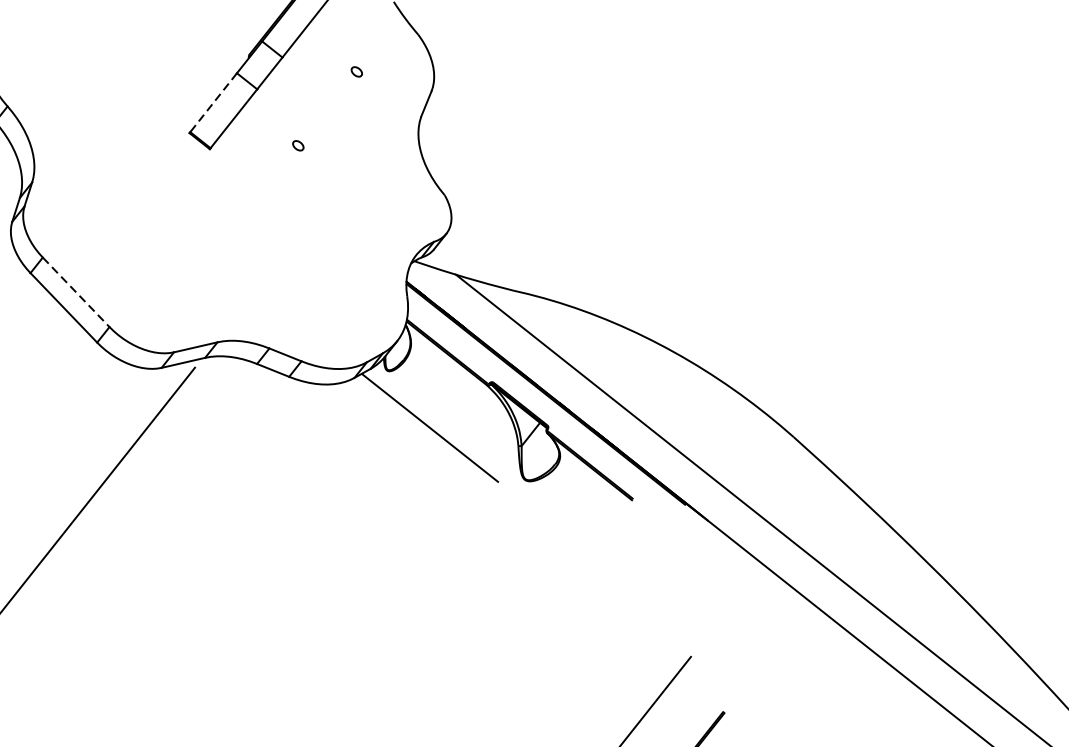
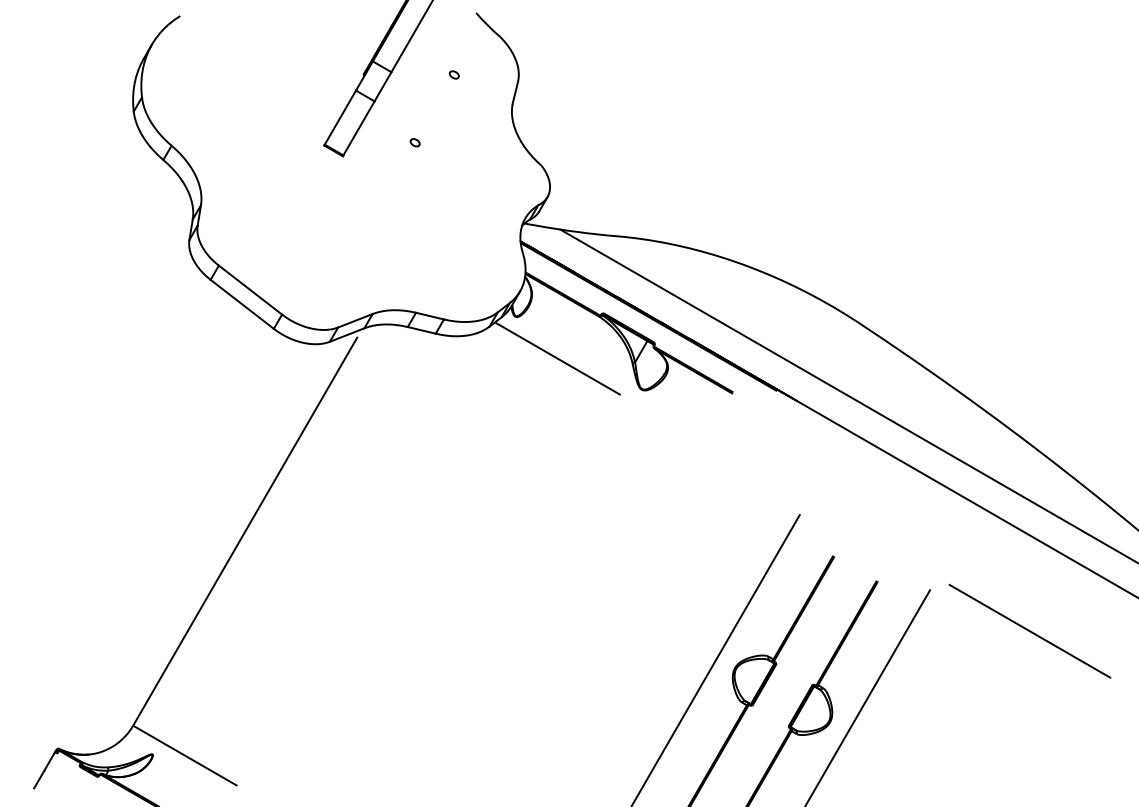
line: (213, 103) -> (340, 118), dashed -> solid
line: (76, 292) -> (250, 290), dashed -> solid

